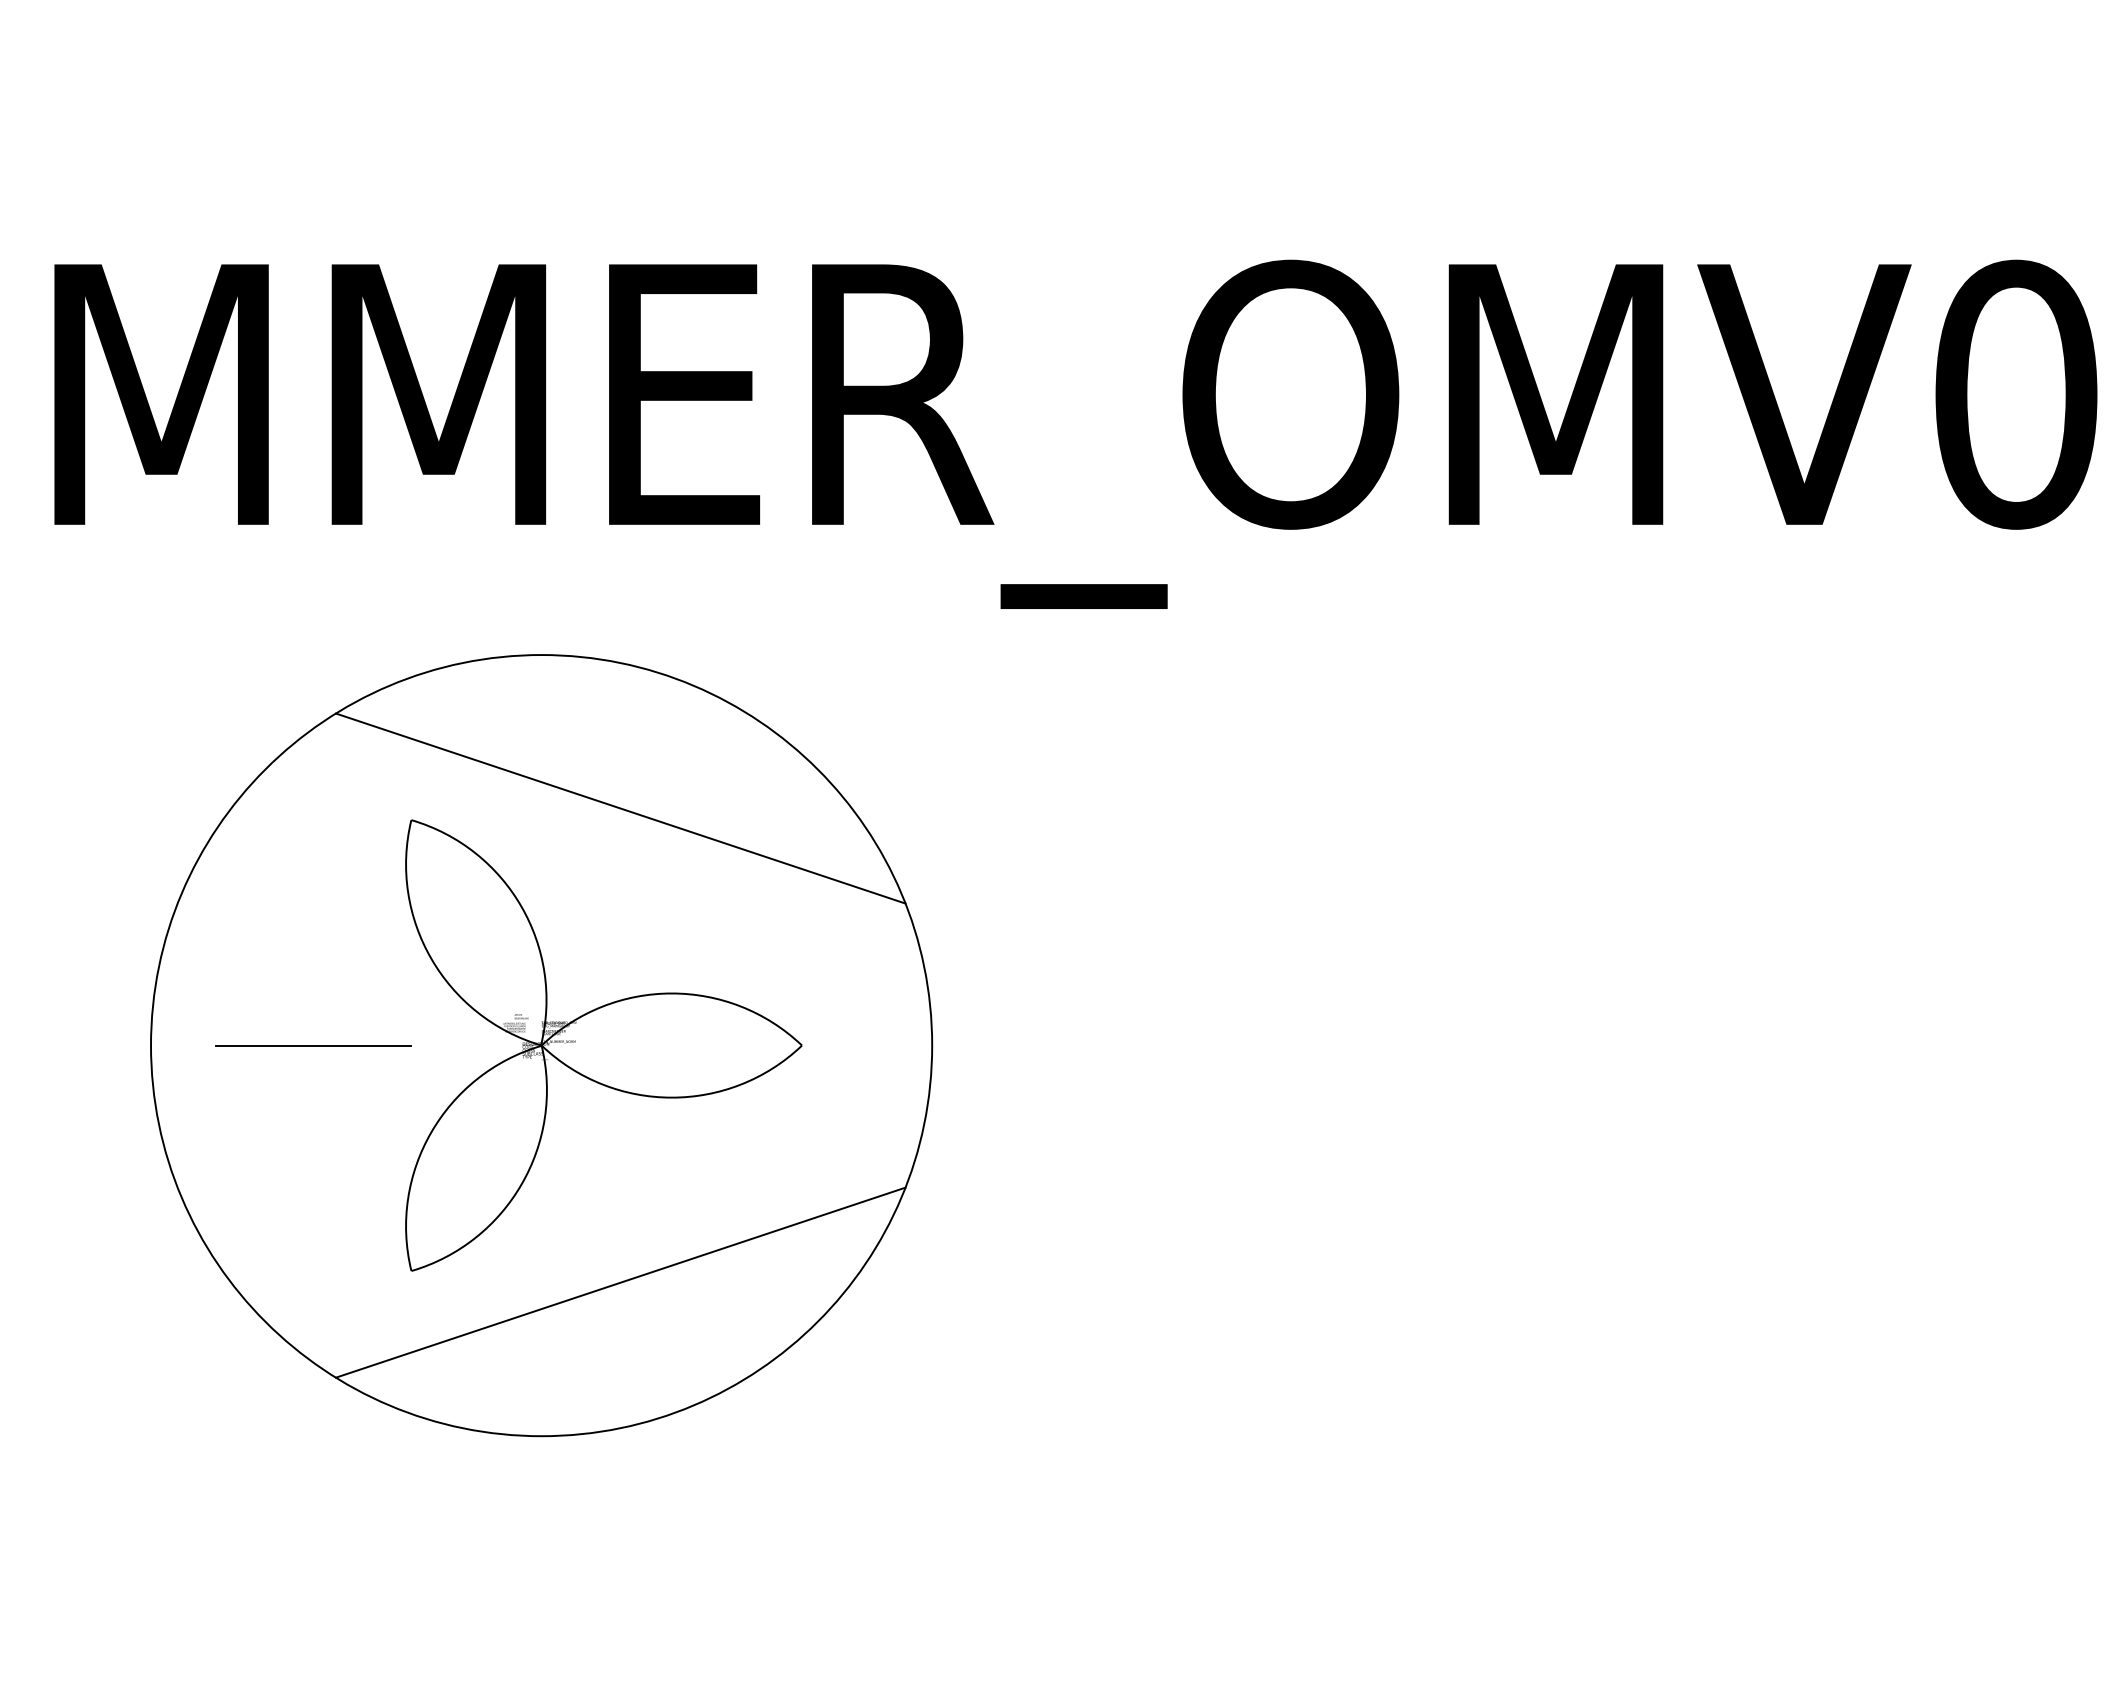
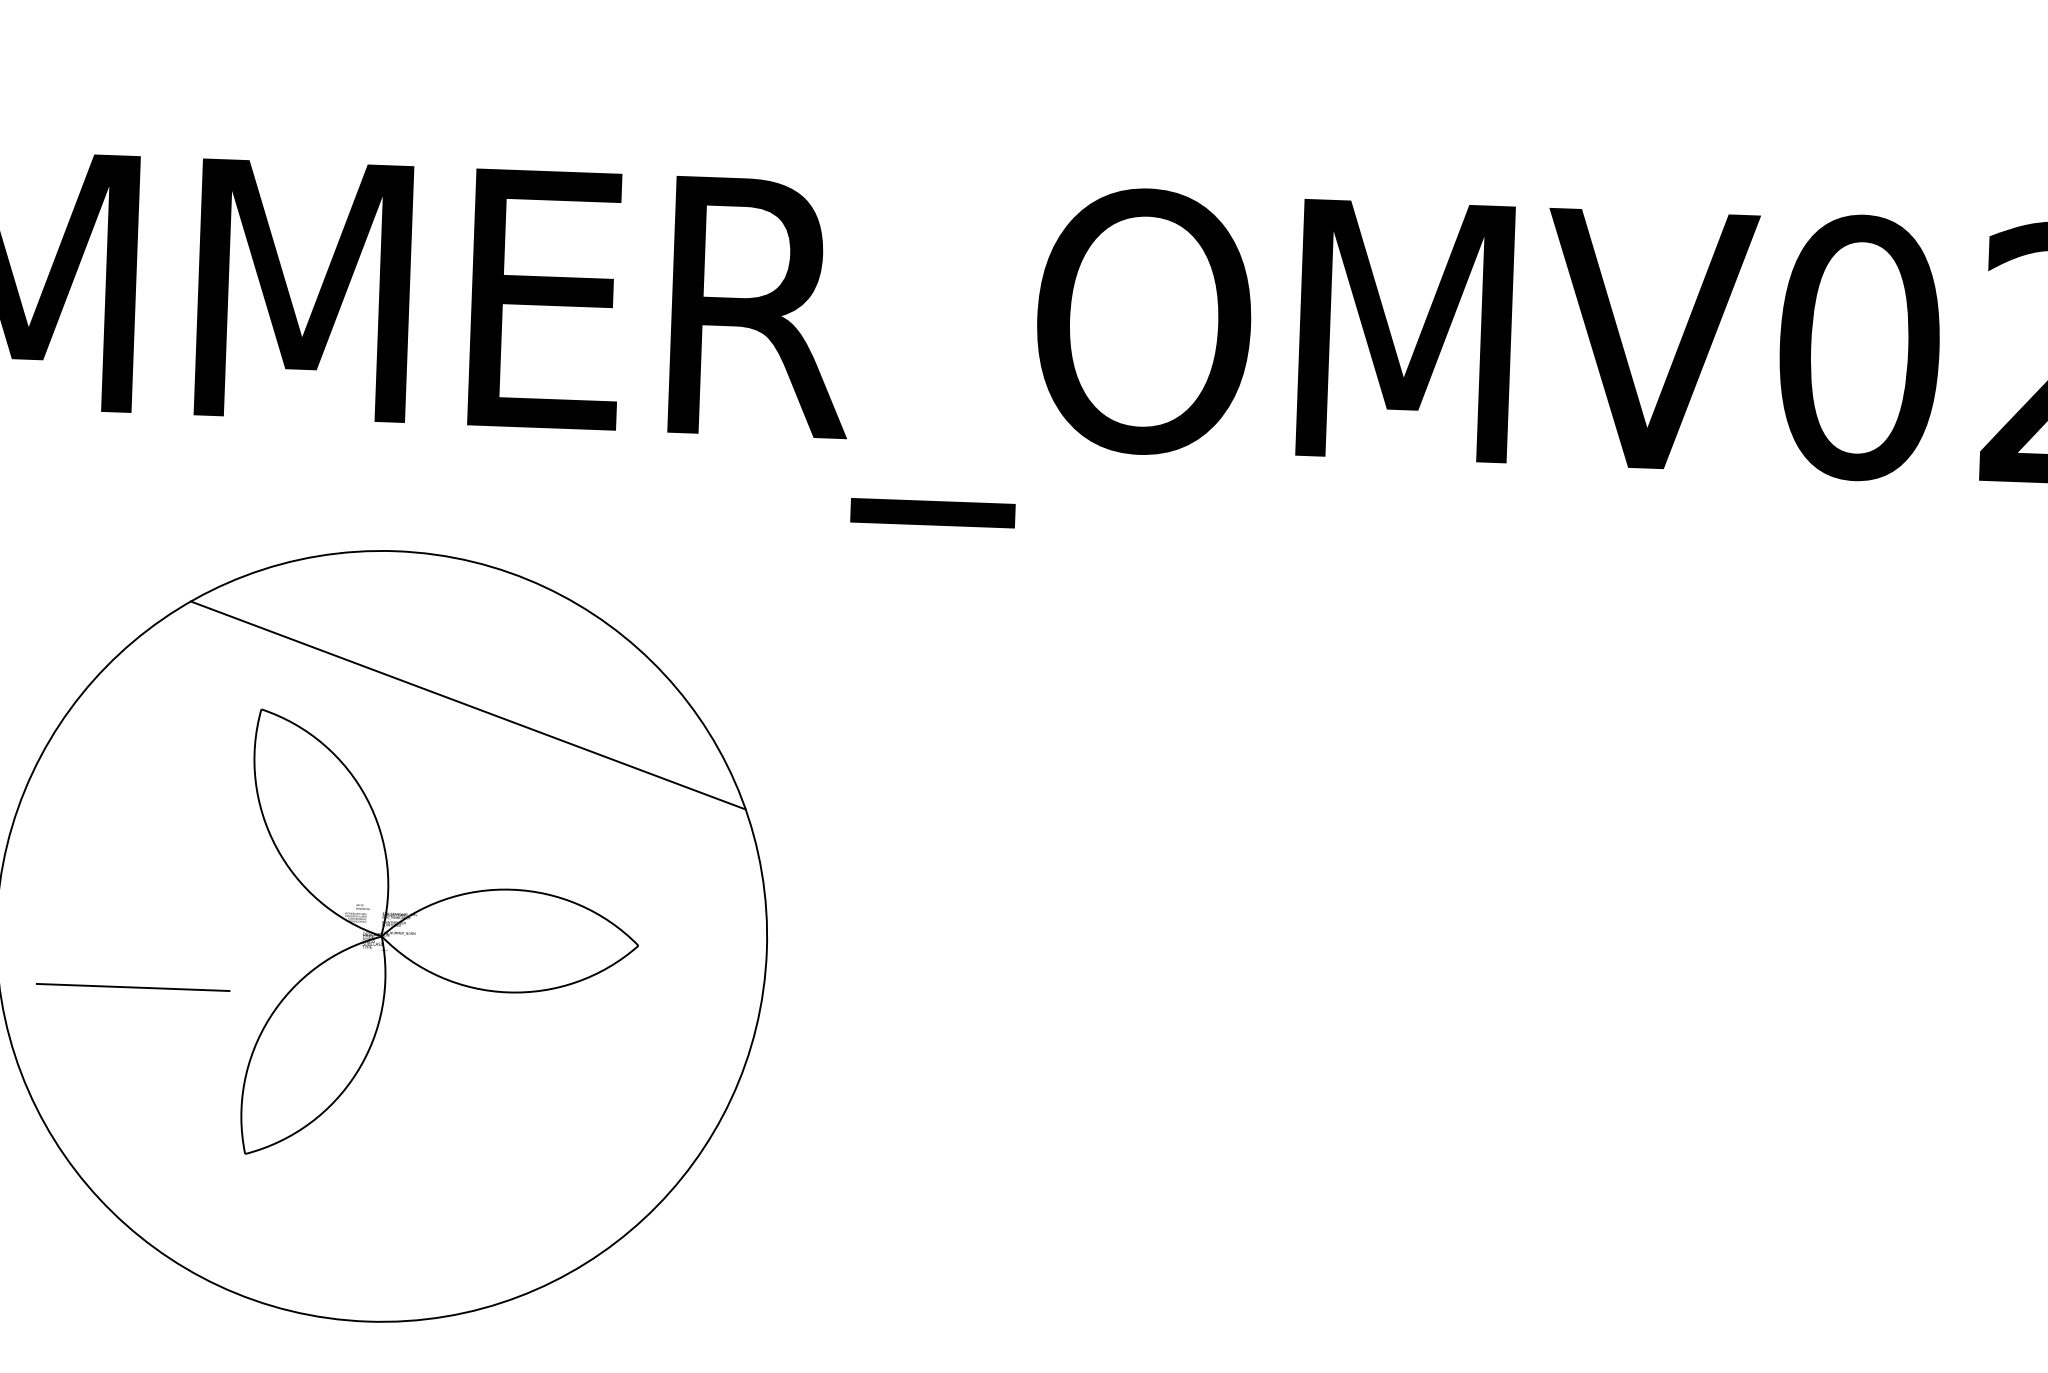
line: (313, 1045) -> (132, 987), moved
line: (620, 1282) -> (450, 1172), removed

